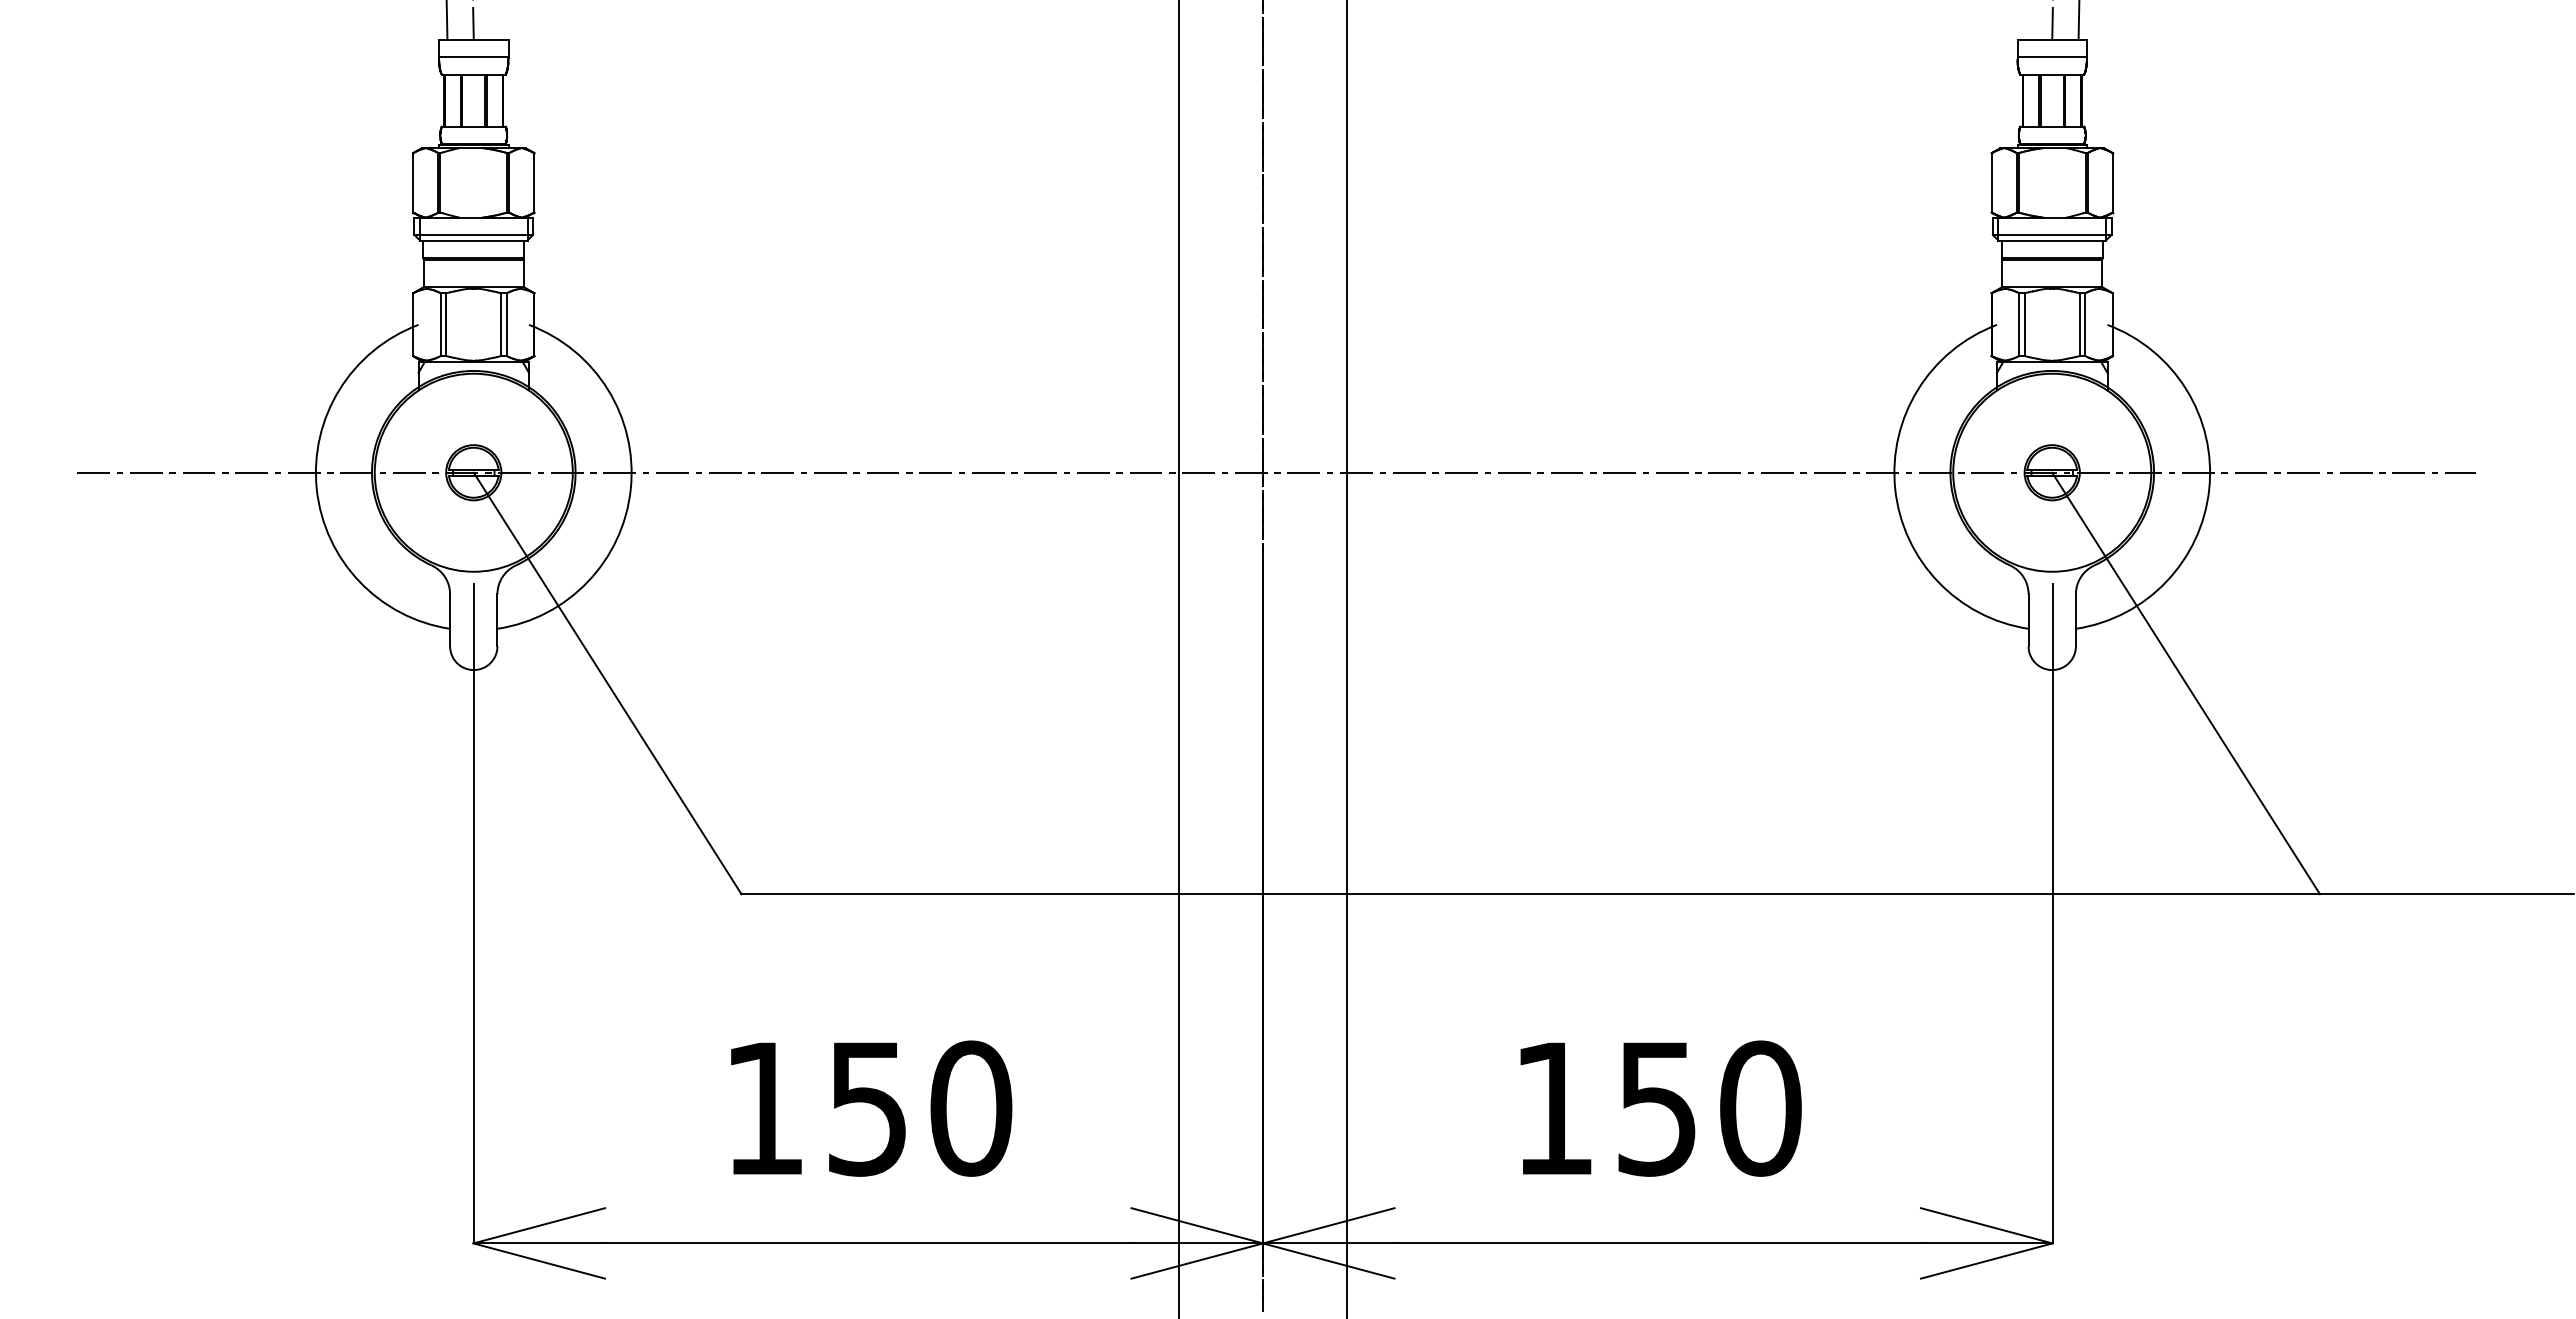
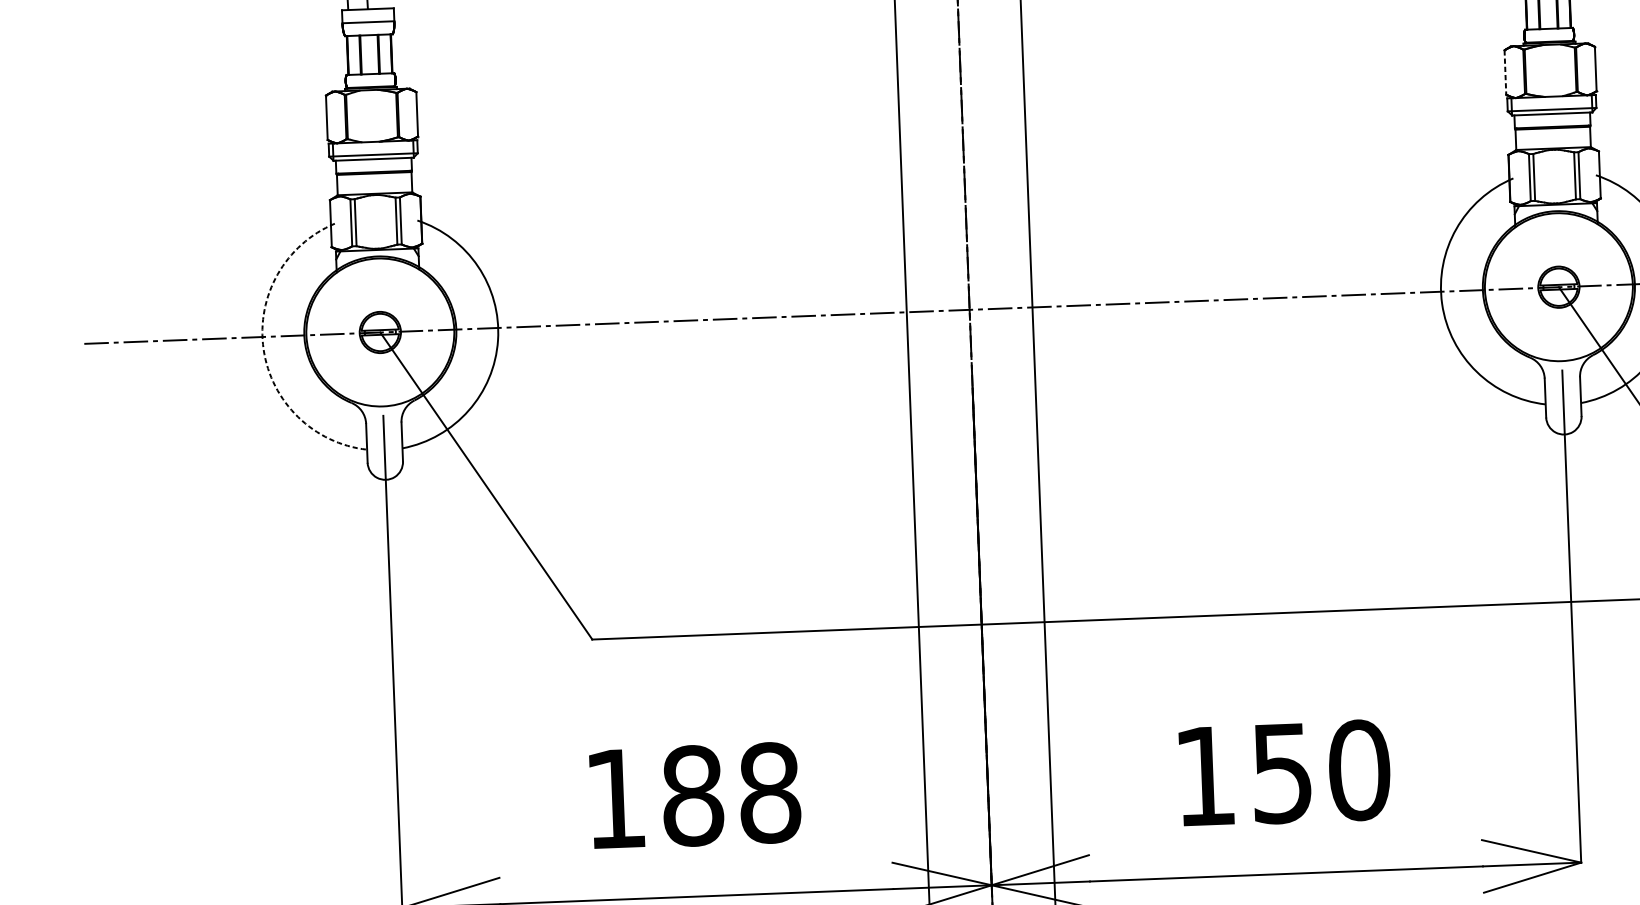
line: (1991, 182) -> (1505, 72), solid -> dashed
arc: (316, 489) -> (263, 349), solid -> dashed
text: (919, 1108) -> (731, 794), 150 -> 188

